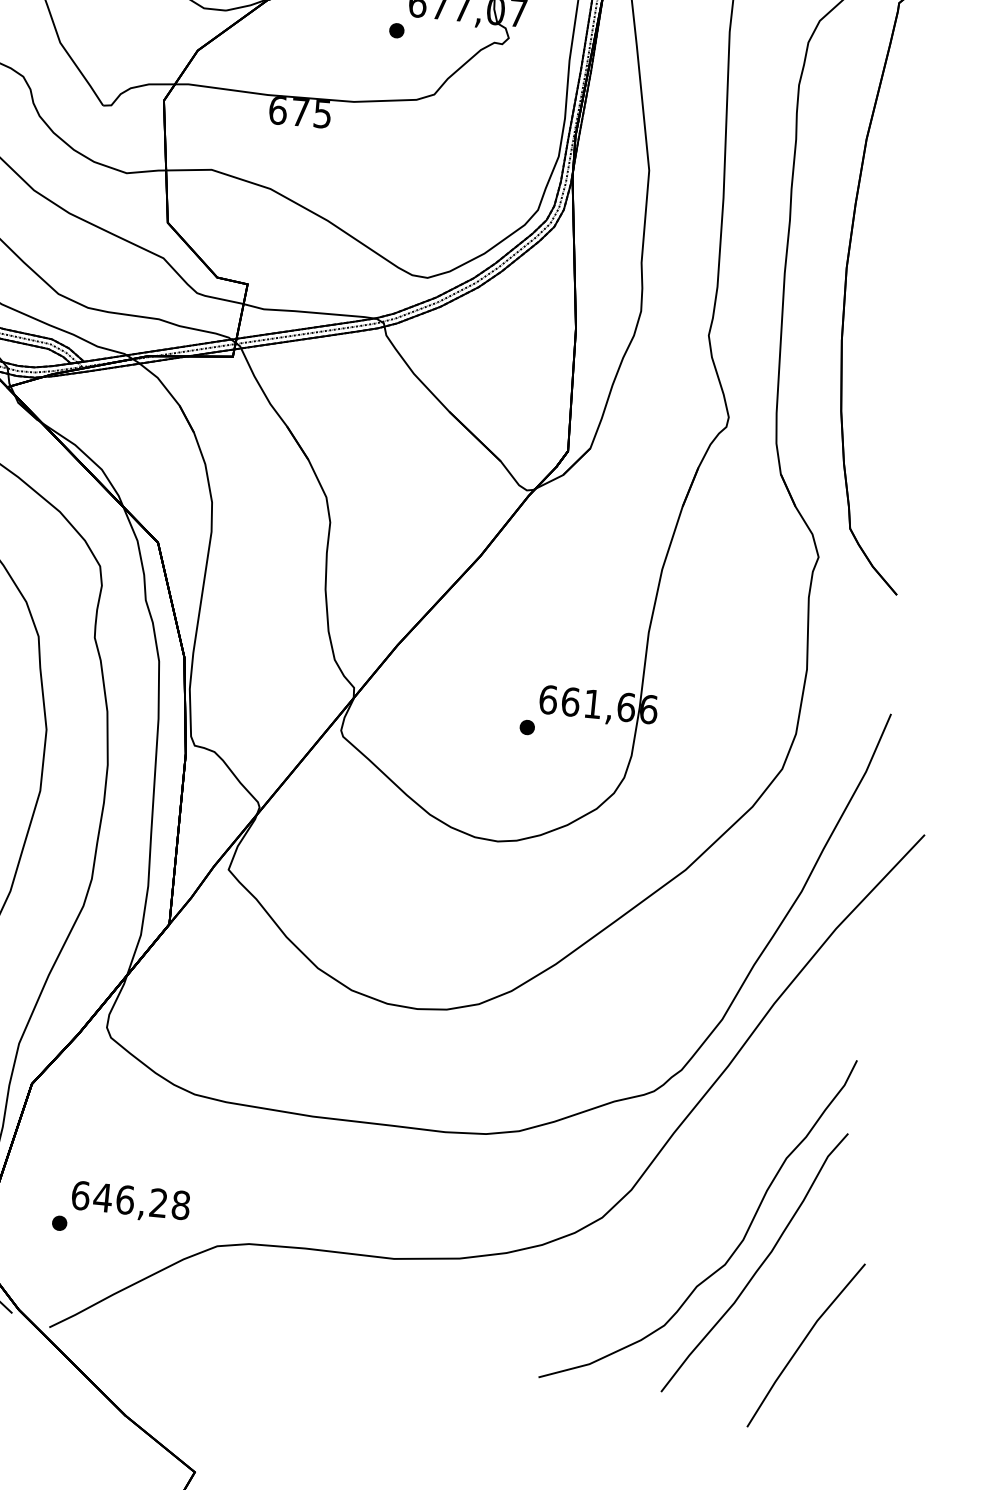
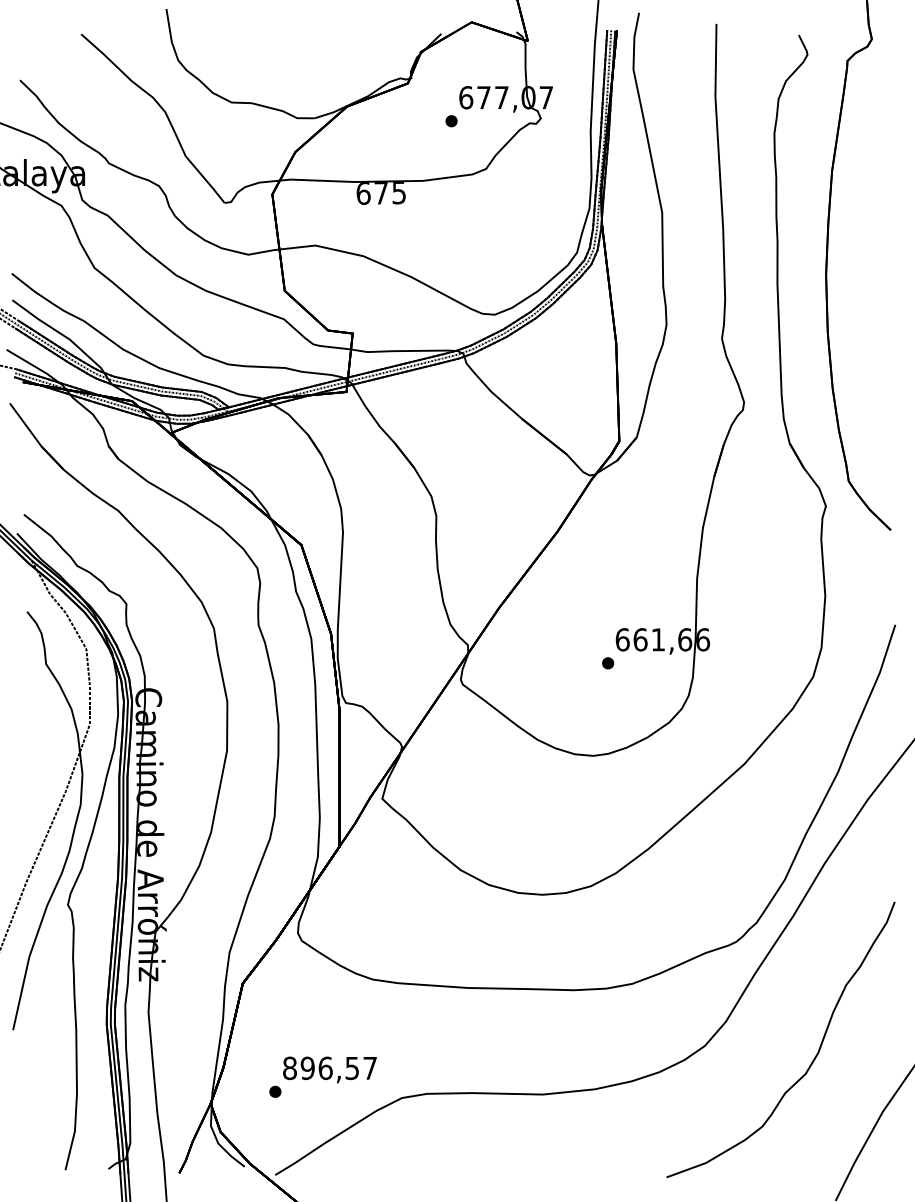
text: (131, 1200) -> (330, 1068), 646,28 -> 896,57
curve: (758, 1266) -> (832, 1072), removed

